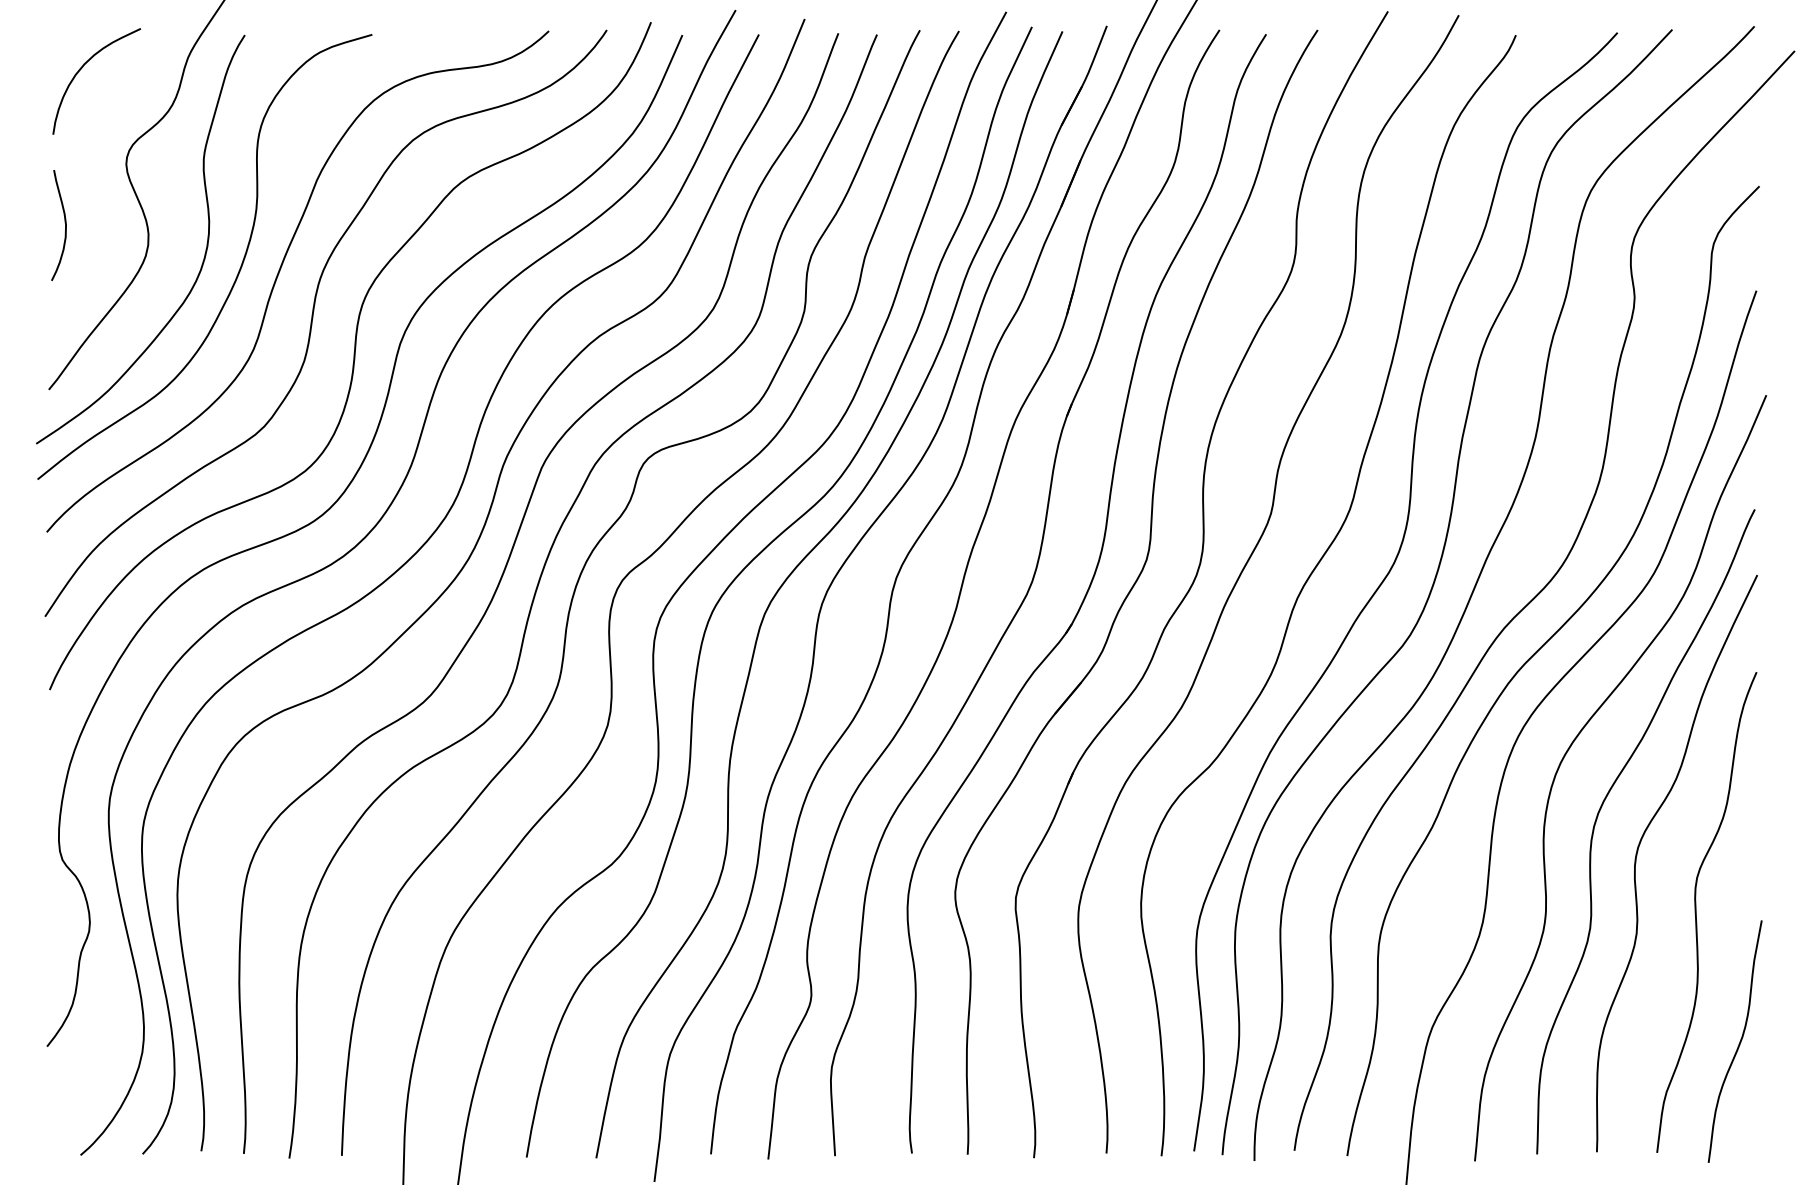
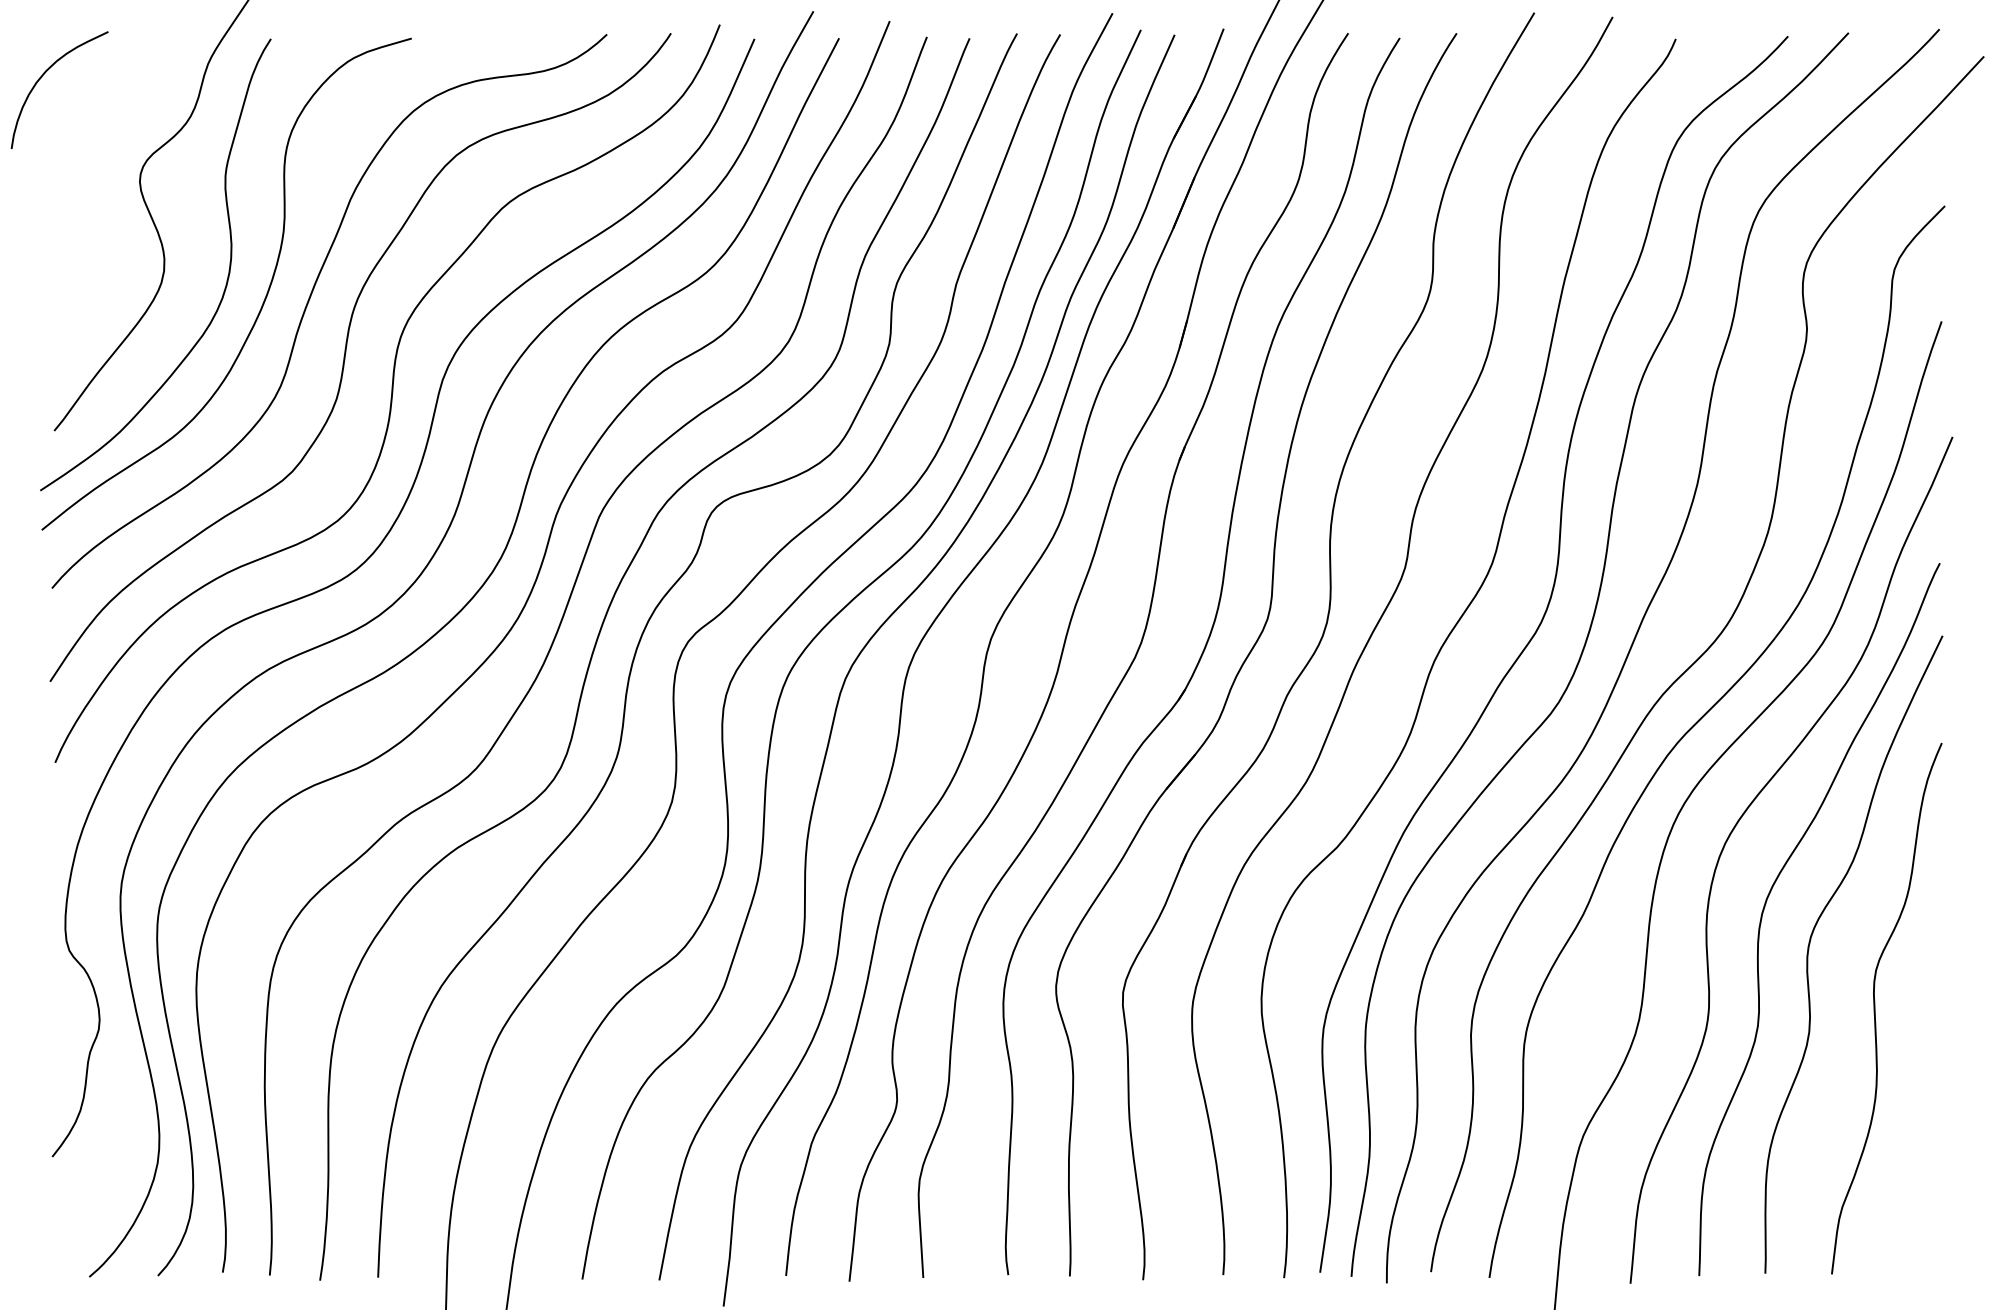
curve: (83, 67) -> (45, 74), moved
curve: (64, 222) -> (71, 246), removed
curve: (1739, 1041) -> (1922, 1151), removed

